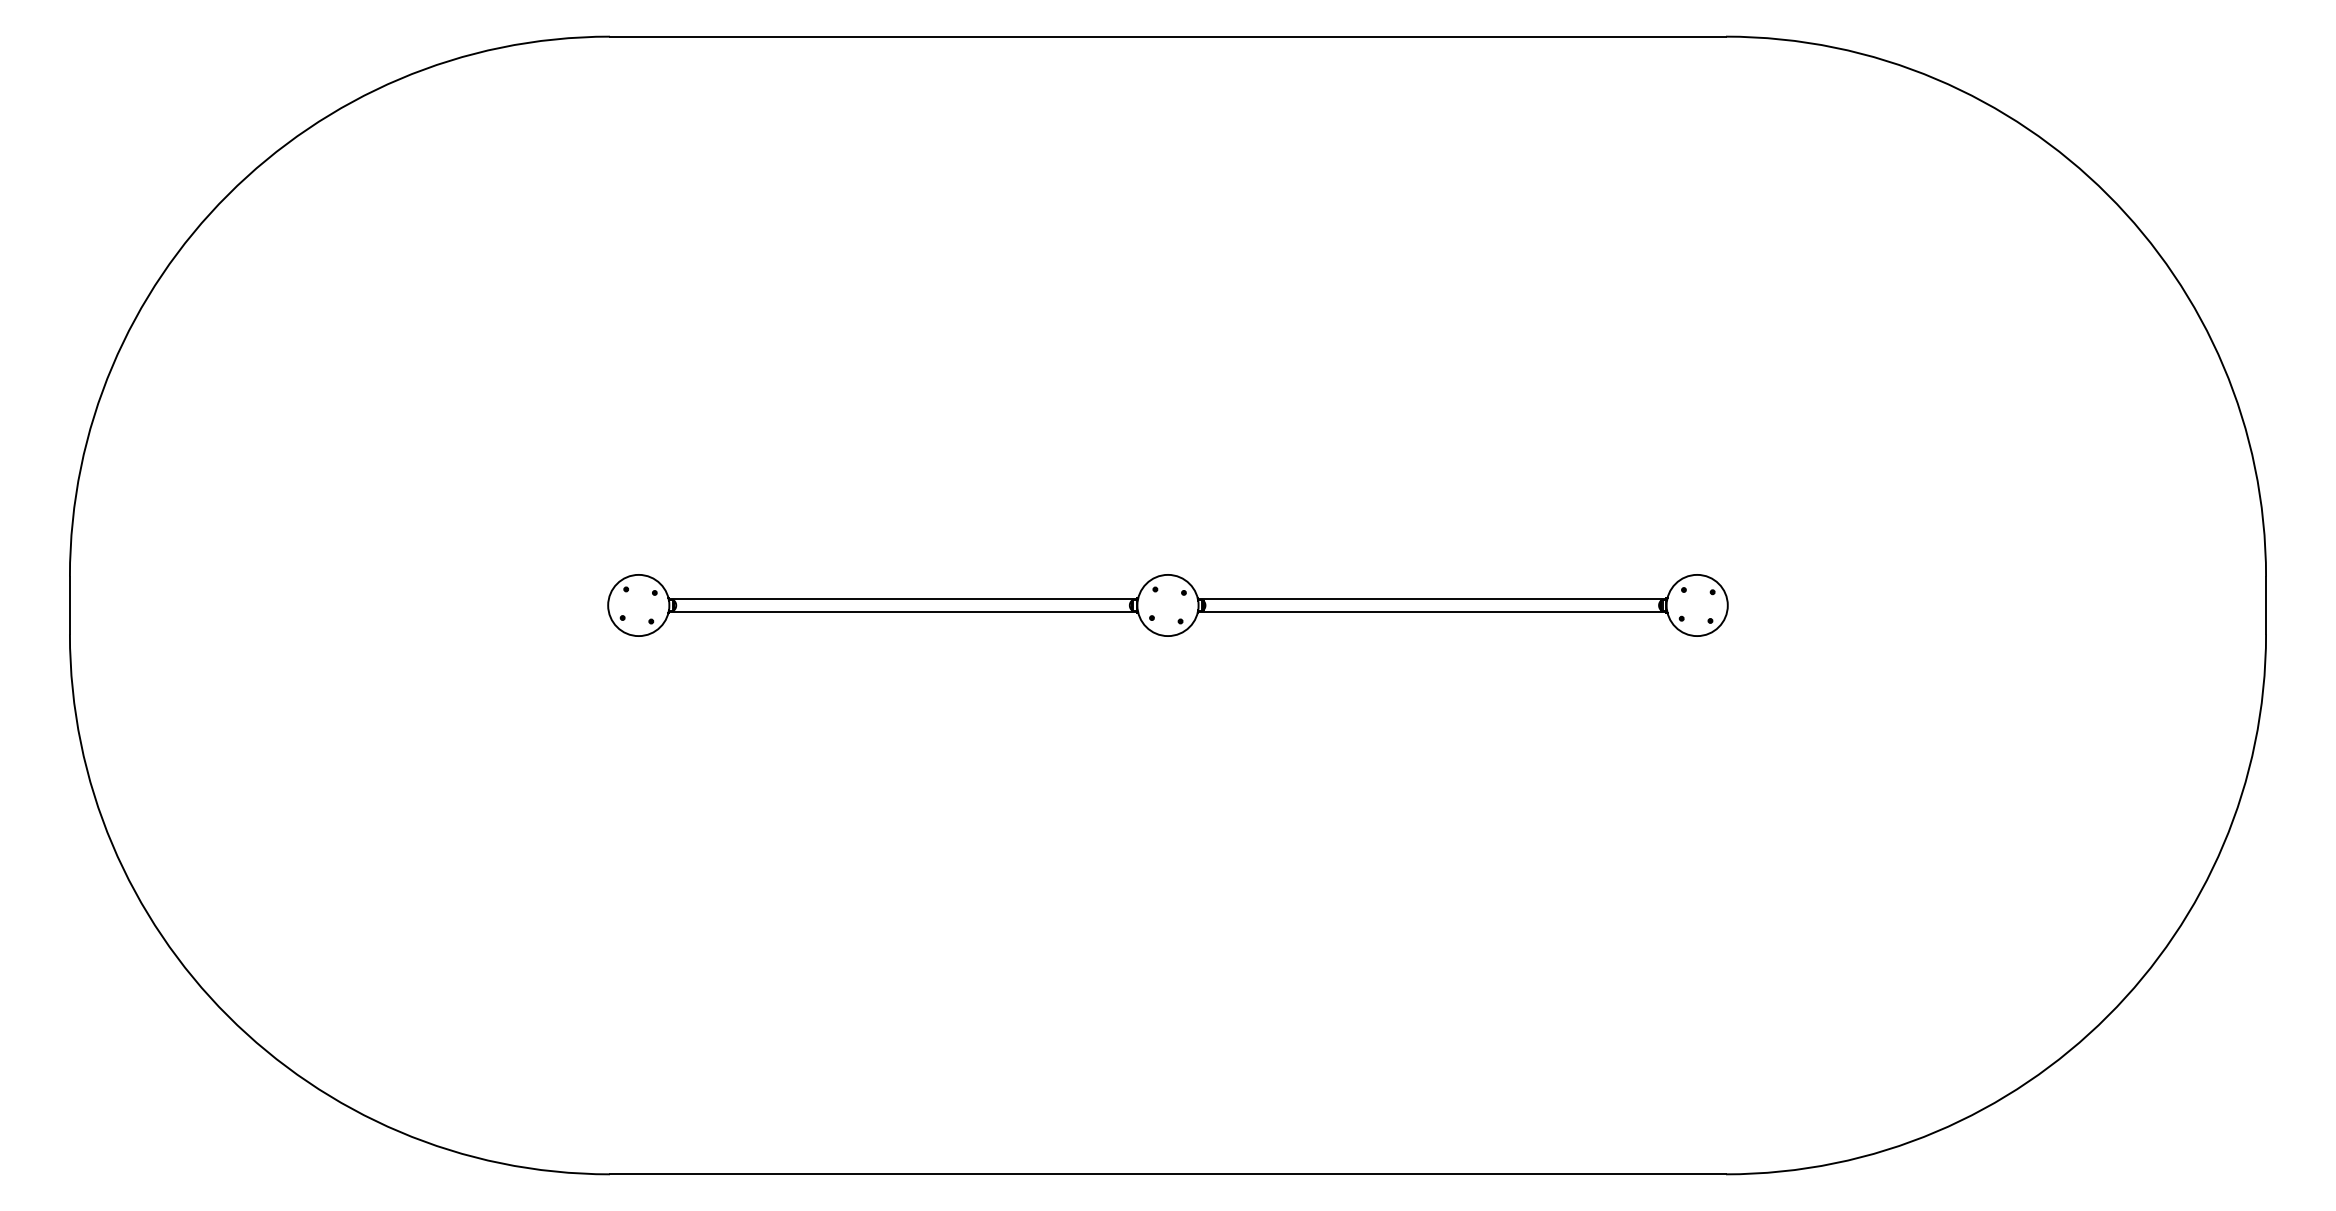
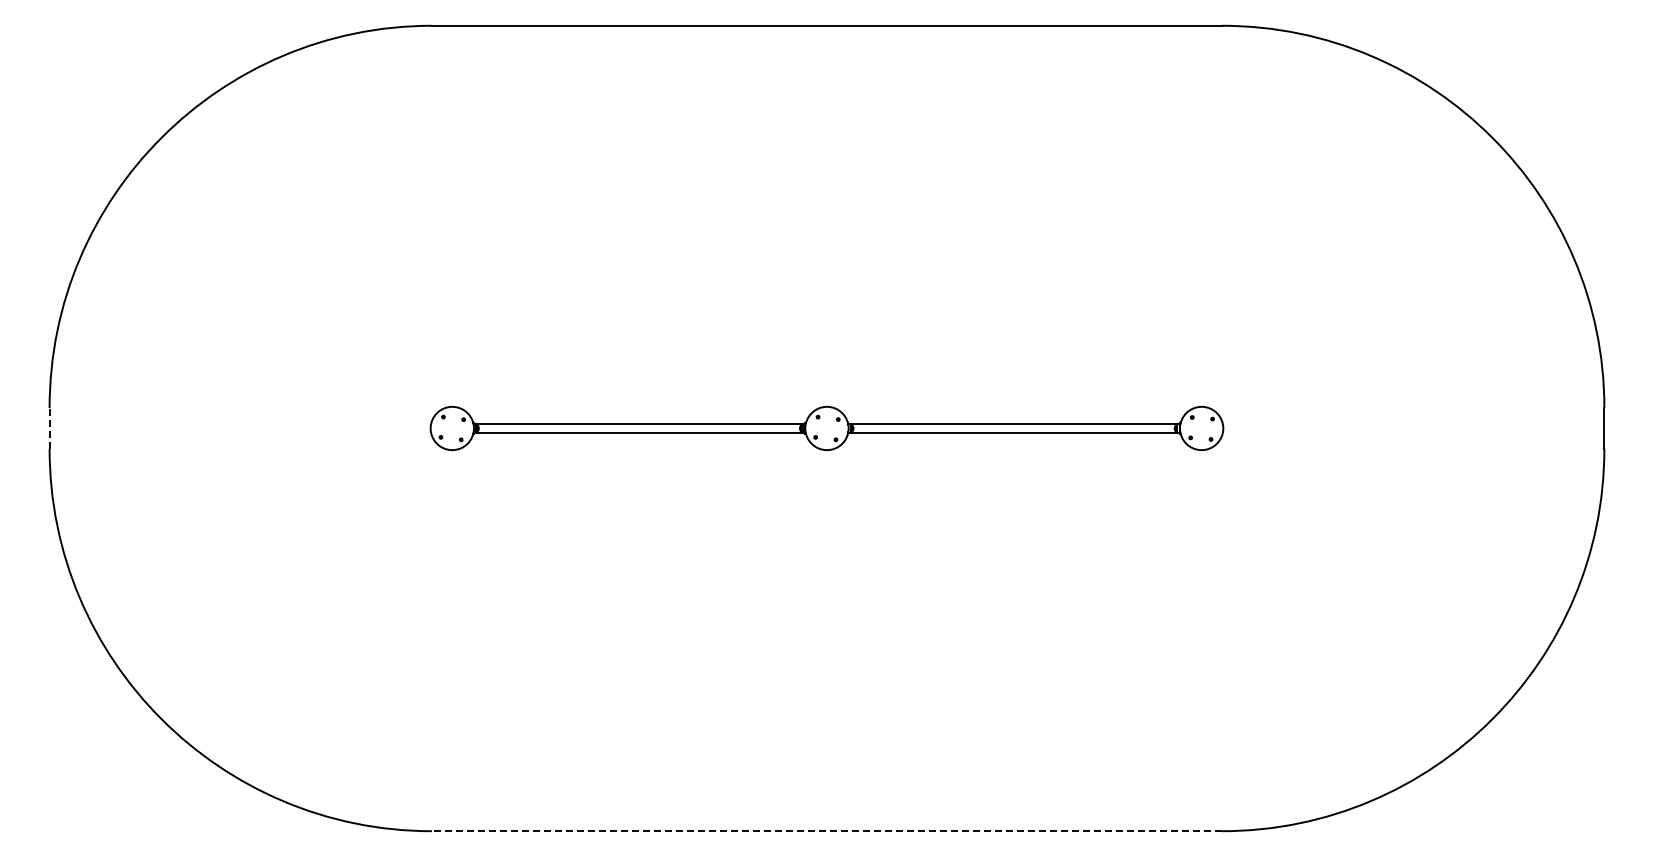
line: (69, 605) -> (49, 428), solid -> dashed
line: (1167, 1174) -> (826, 831), solid -> dashed

